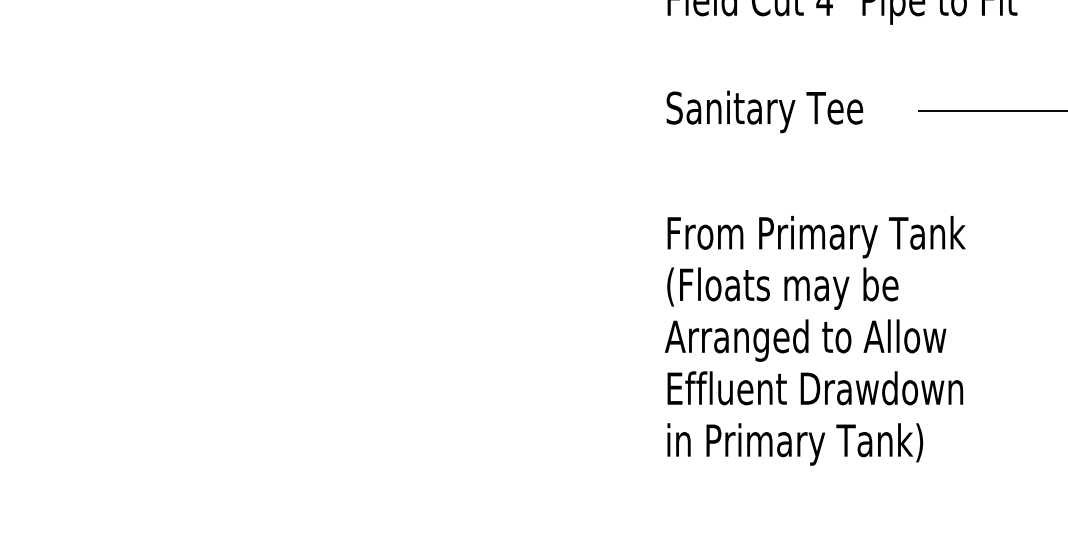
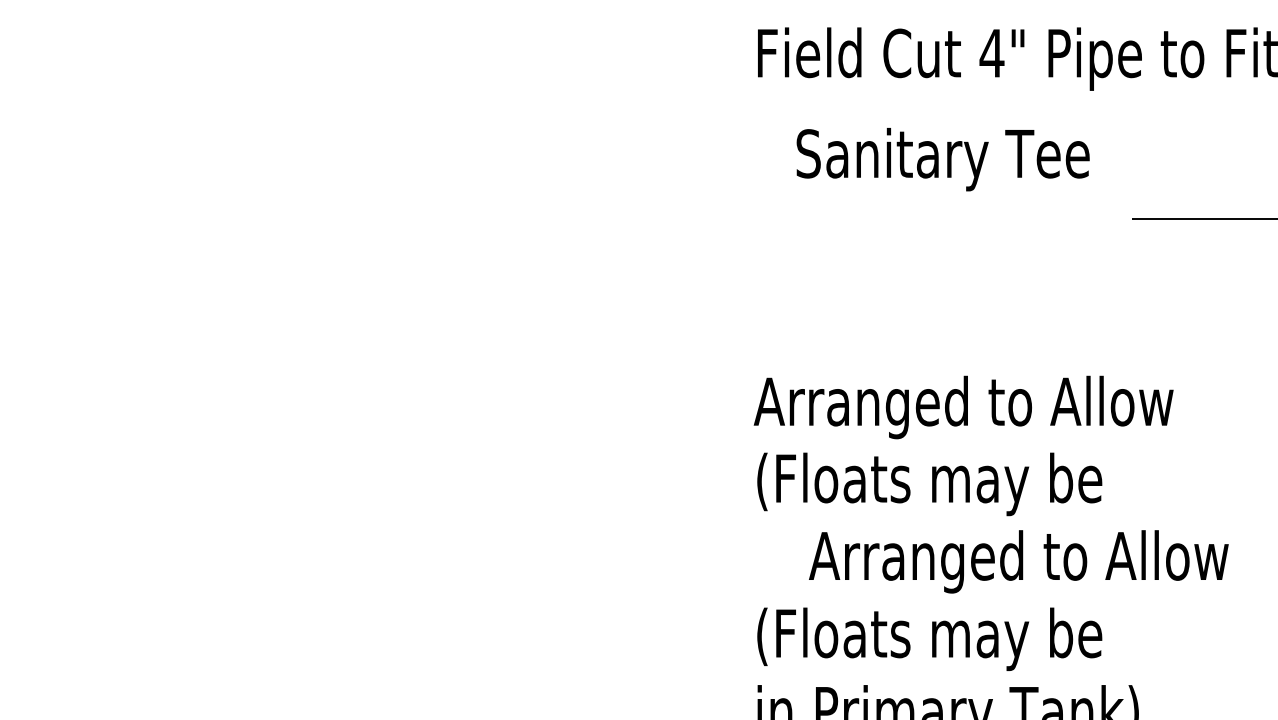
text: (764, 111) -> (942, 158), moved
text: (815, 237) -> (978, 408), From Primary Tank -> Arranged to Allow
text: (805, 340) -> (1018, 561), moved
text: (815, 392) -> (978, 639), Effluent Drawdown -> (Floats may be

